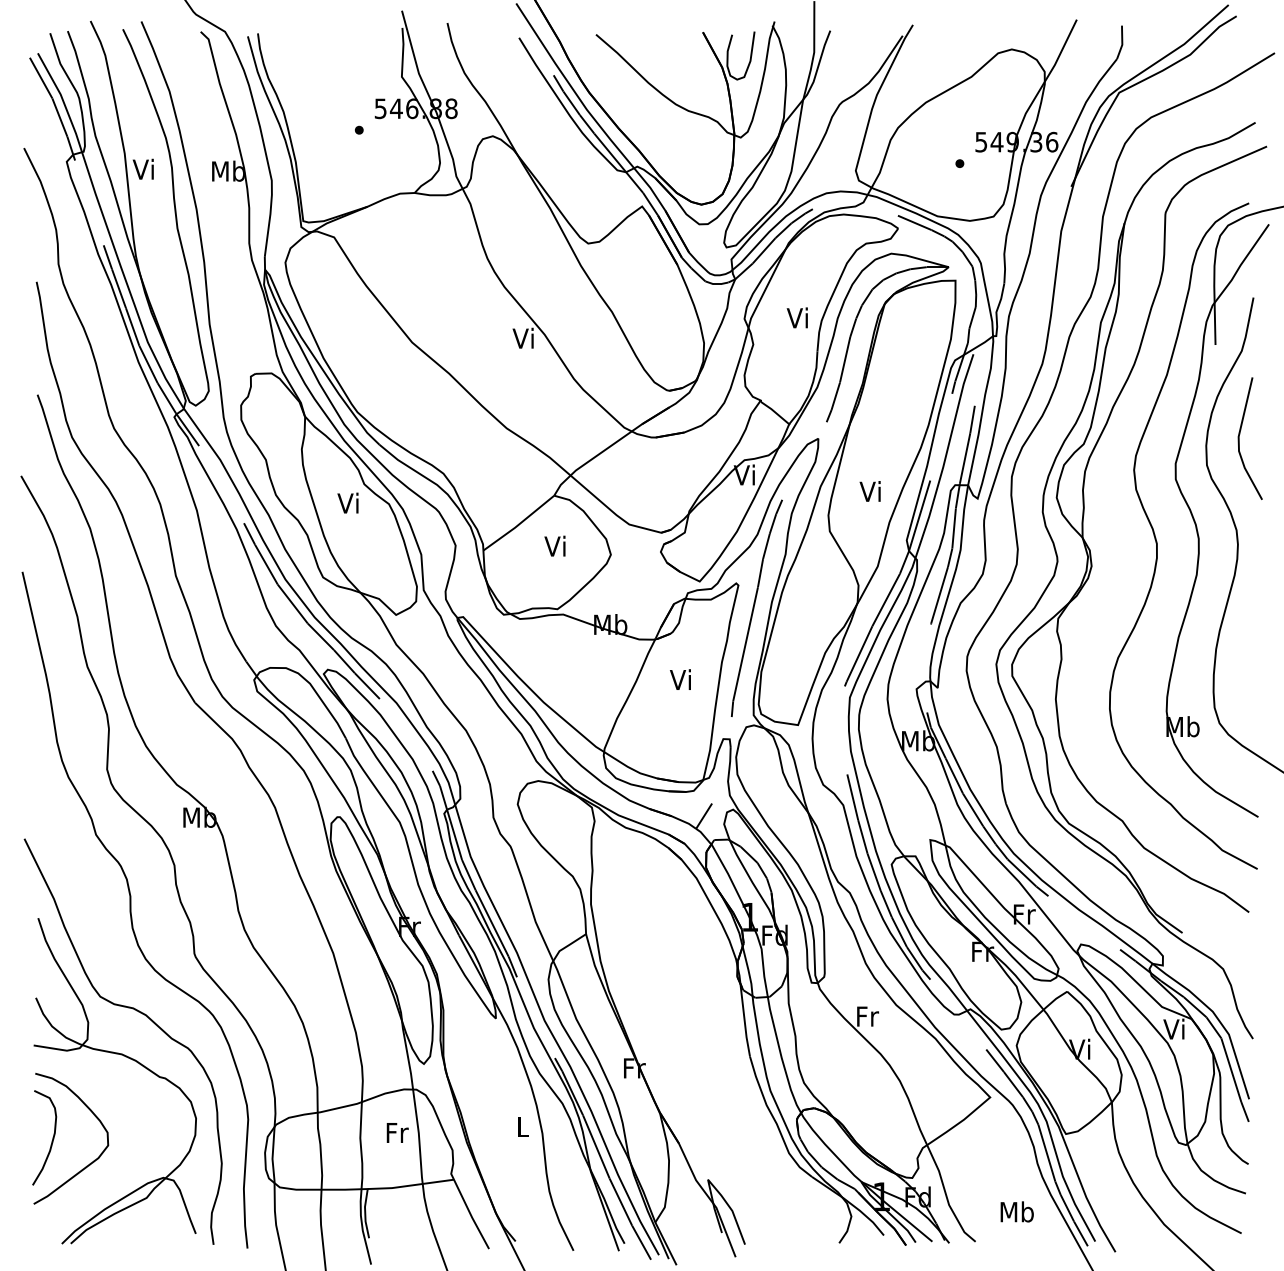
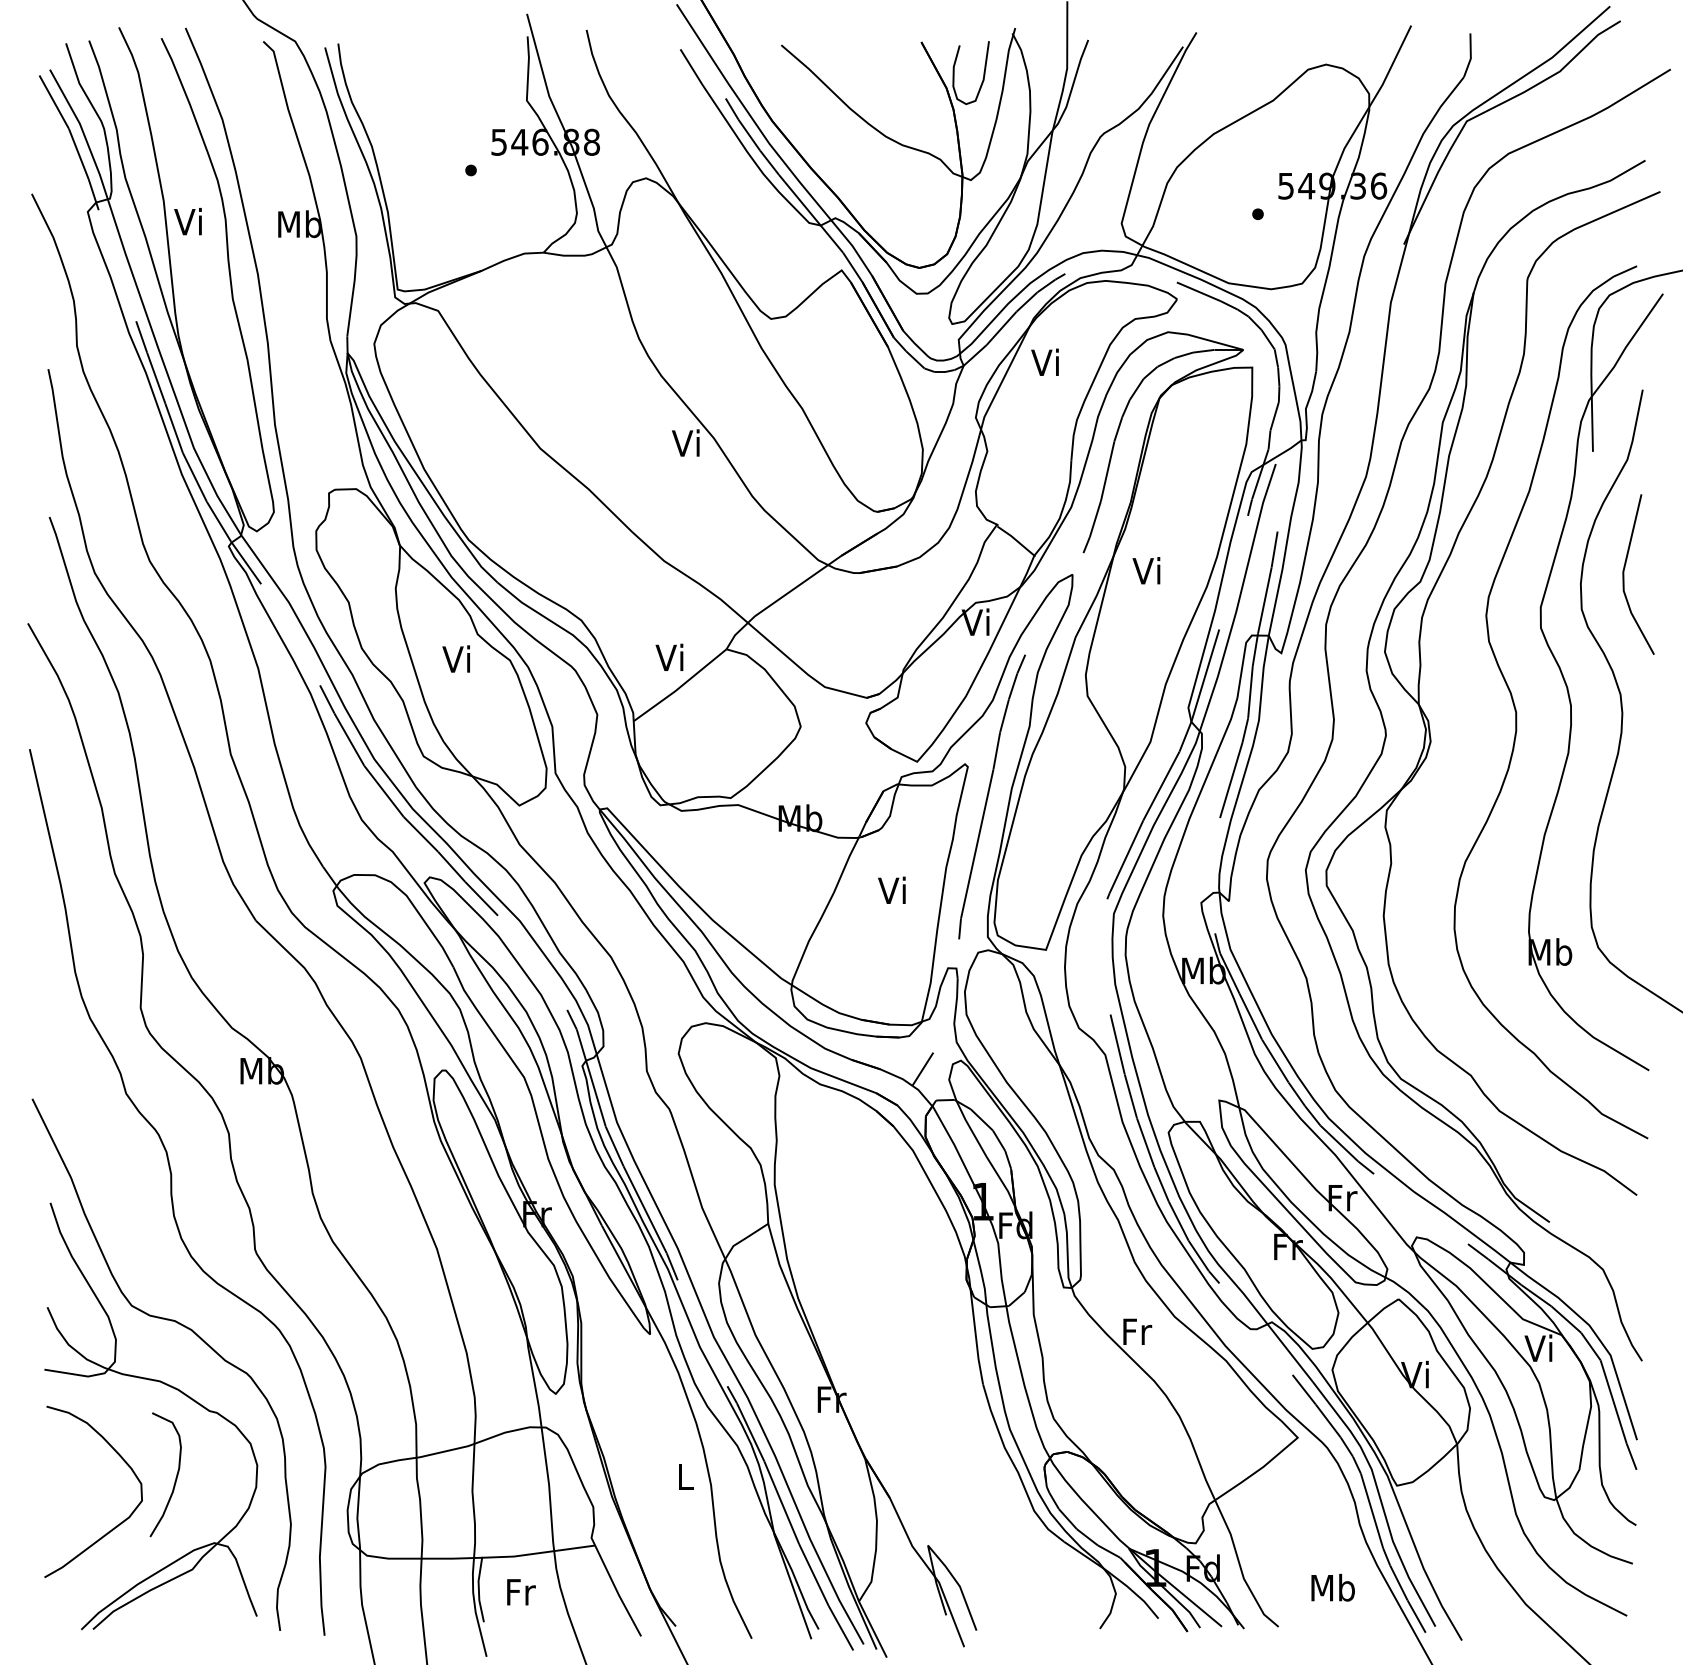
text: (796, 317) -> (1044, 361), moved
text: (870, 491) -> (1146, 570), moved
text: (554, 545) -> (669, 656), moved
text: (397, 1133) -> (521, 1592), moved
curve: (52, 1139) -> (175, 1477), moved

